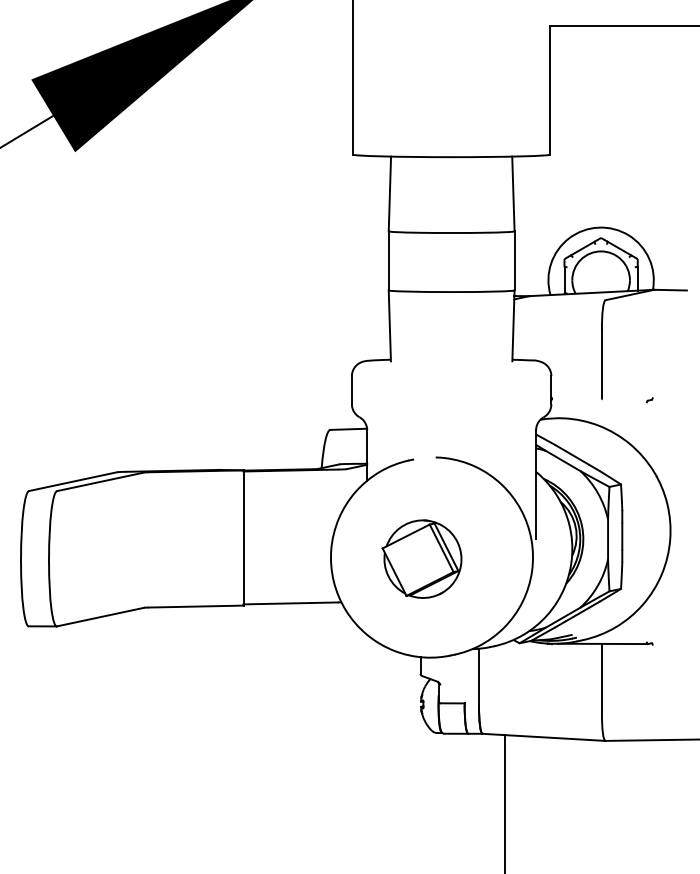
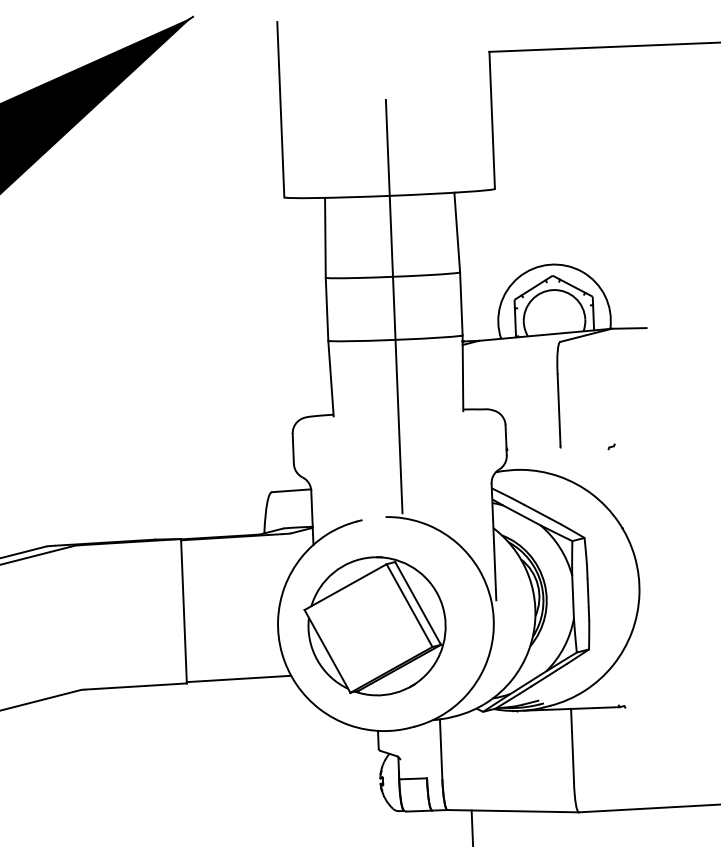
line: (451, 260) -> (394, 306), added
part: (421, 558) -> (374, 625), size x1.67

